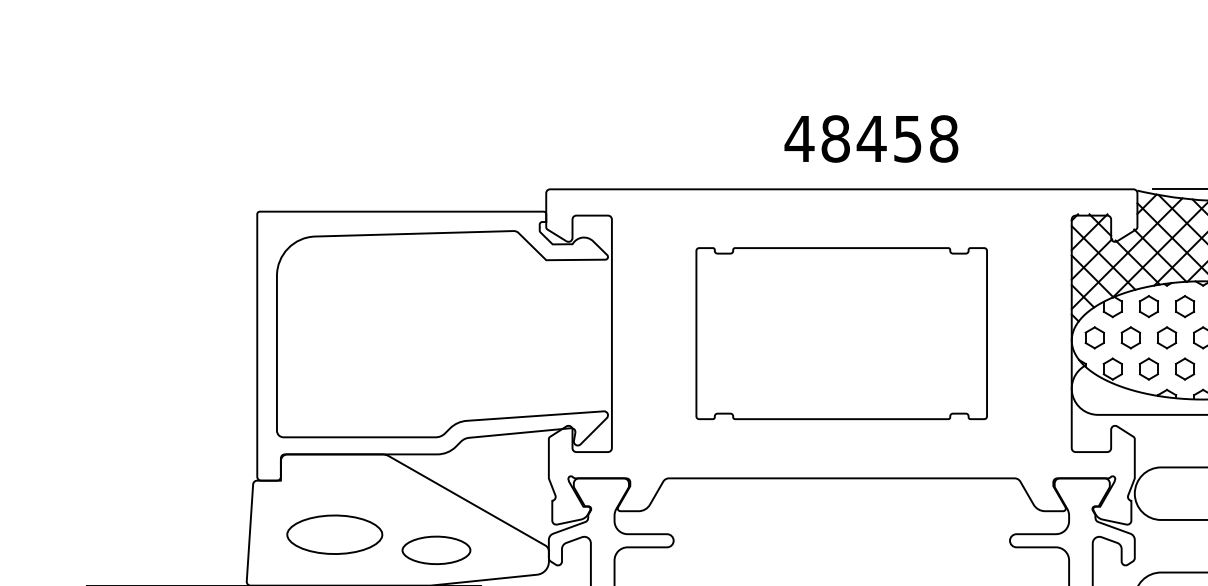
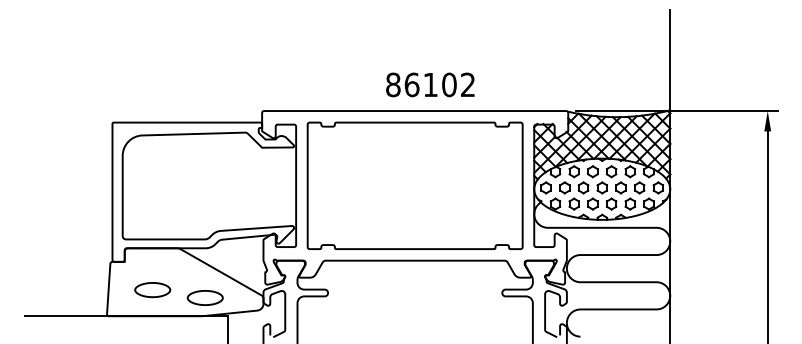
text: (871, 138) -> (430, 84), 48458 -> 86102
part: (840, 333) -> (414, 185), size x1.43
part: (334, 535) -> (152, 290), size x0.71

